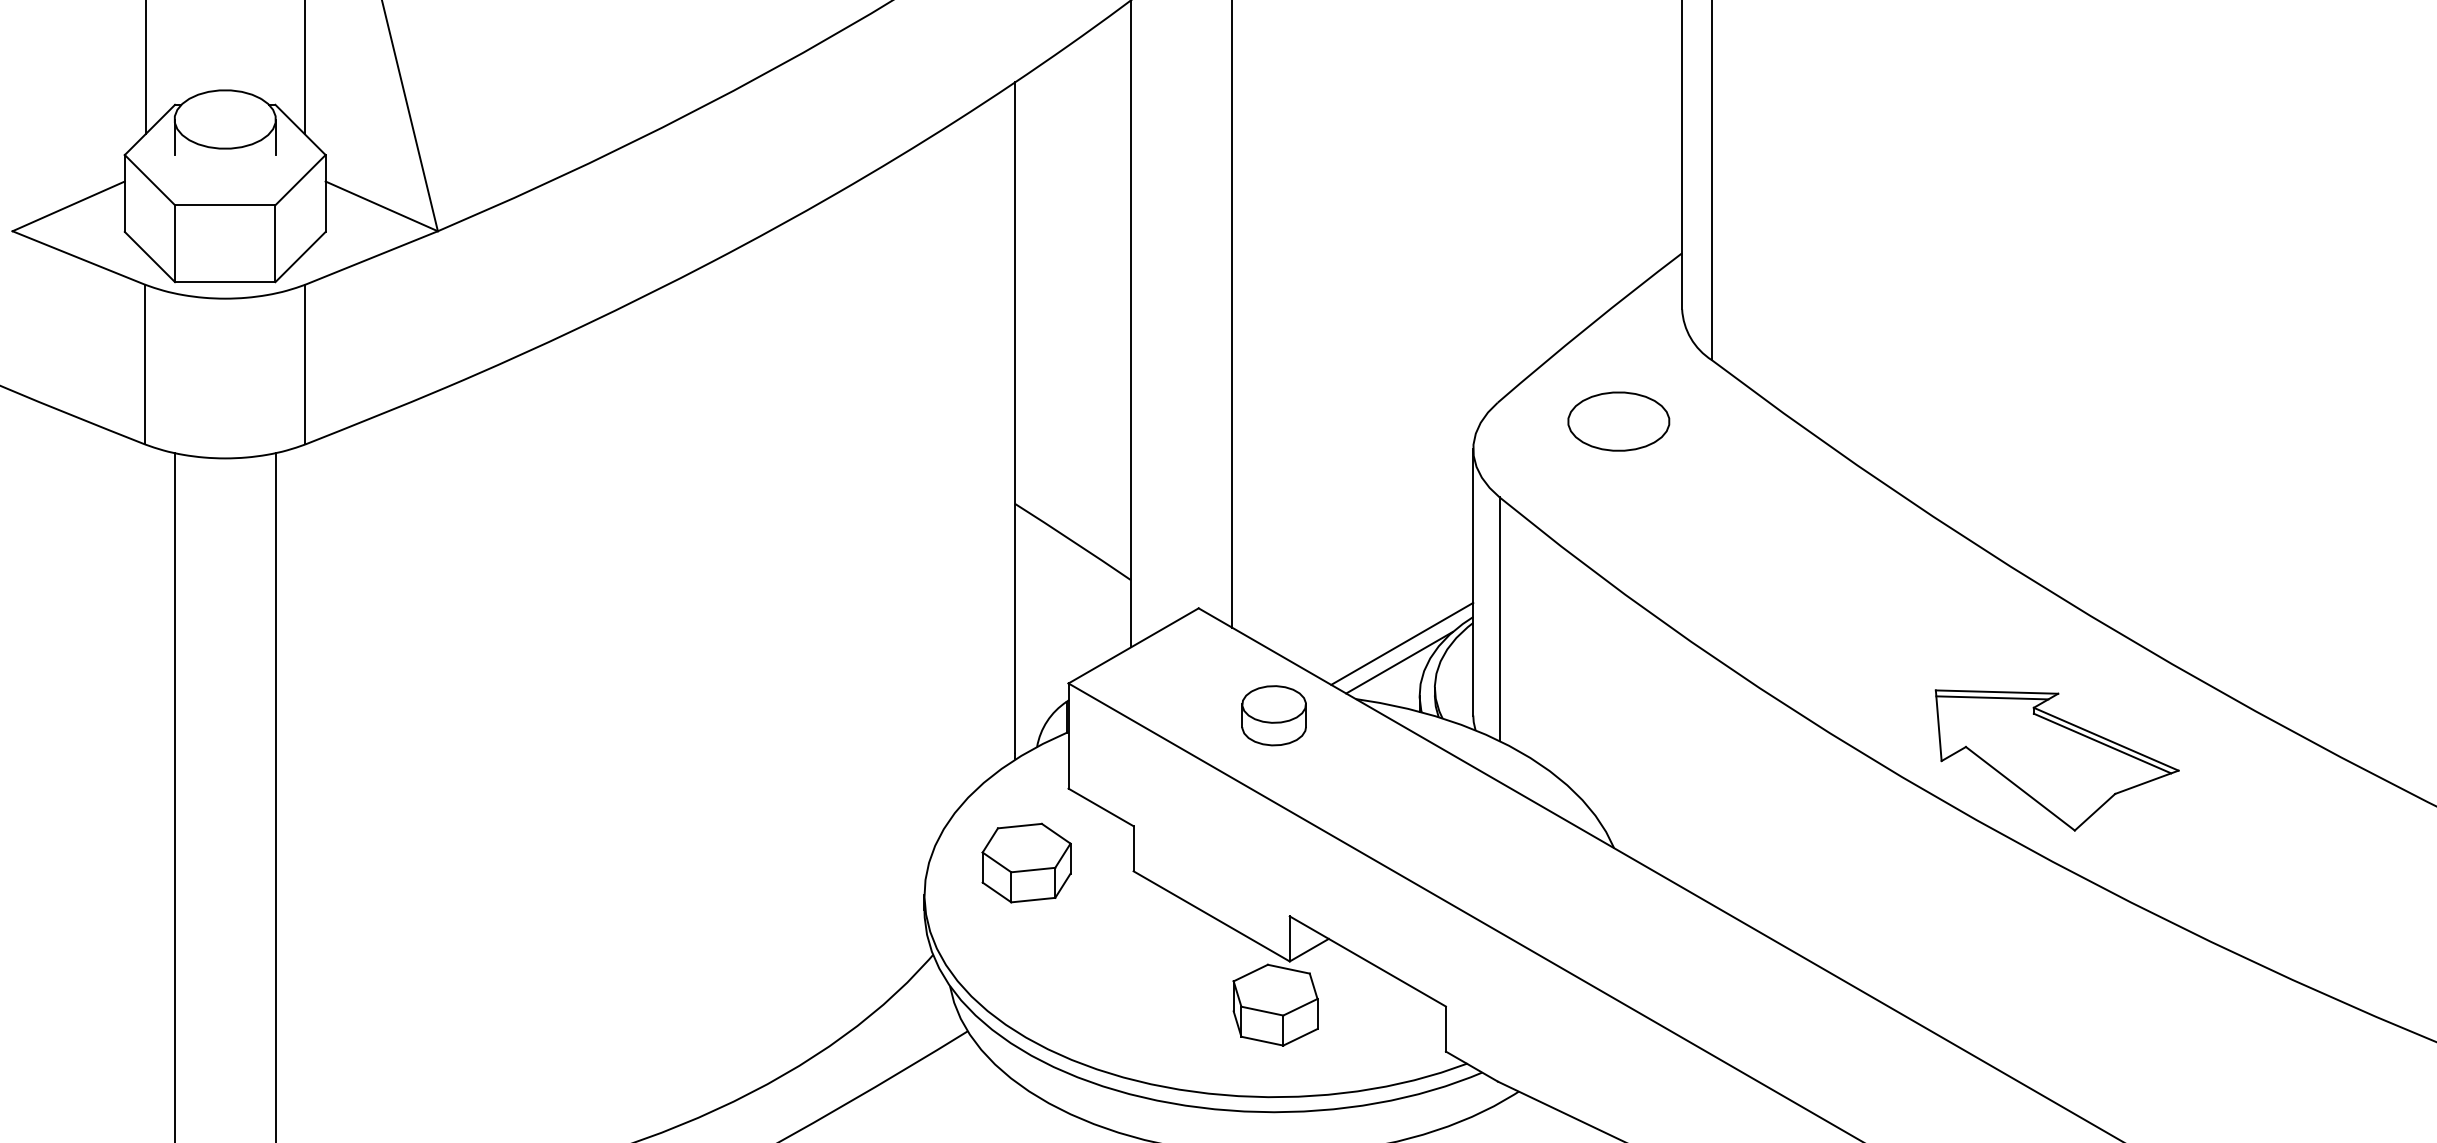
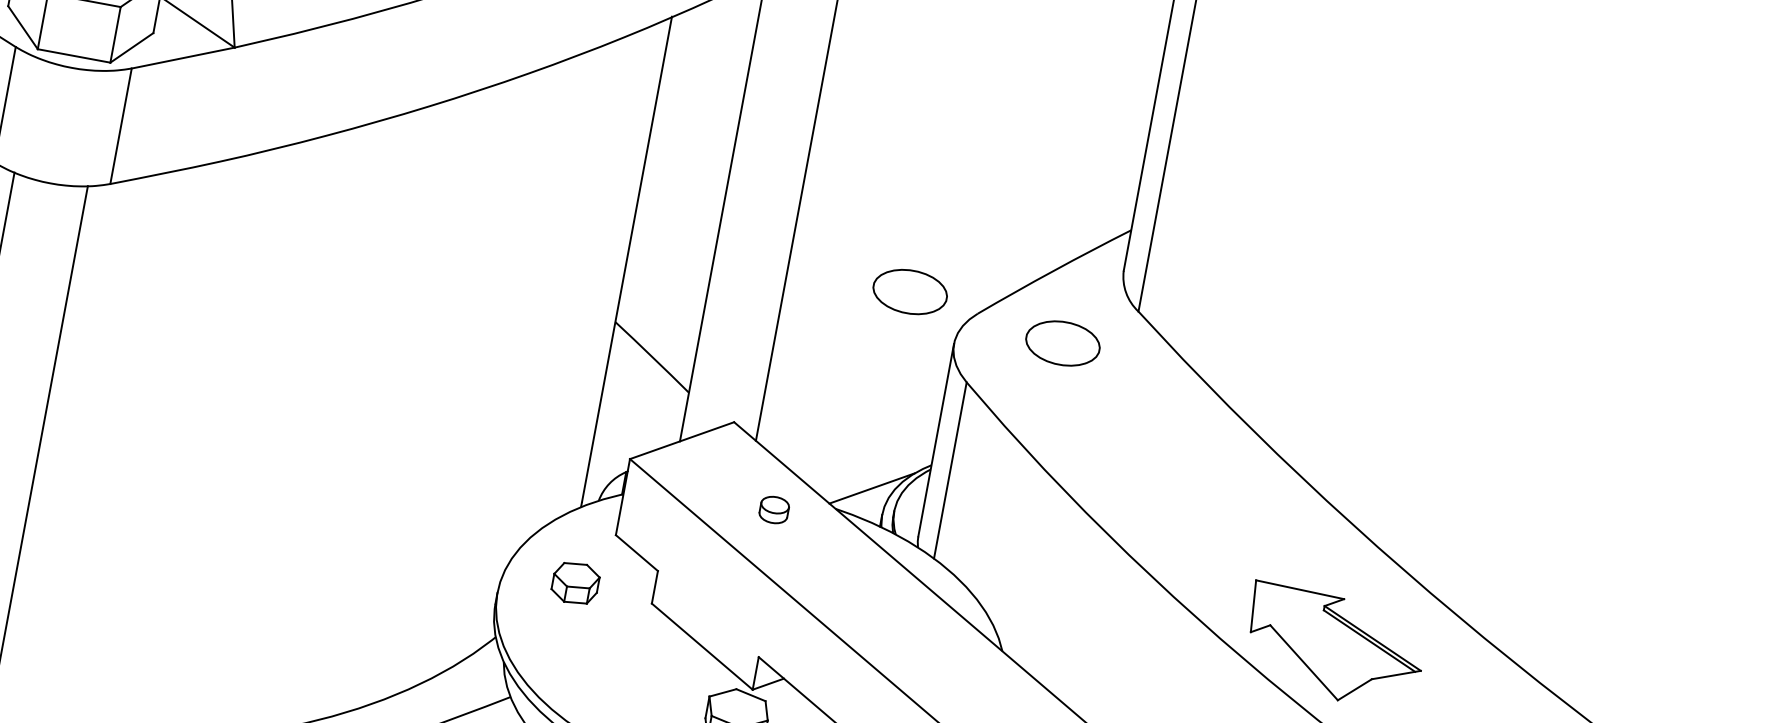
part: (1401, 390) -> (909, 291), added
line: (1402, 643) -> (876, 474), removed
line: (1992, 697) -> (1296, 593), removed
part: (1273, 715) -> (773, 509), size x0.6
part: (1026, 862) -> (575, 582), size x0.7

